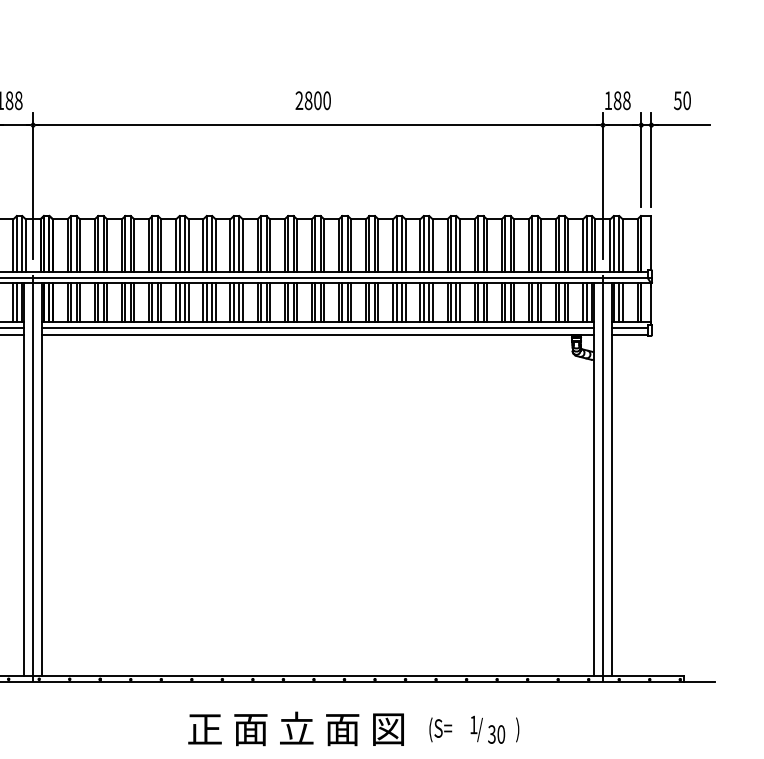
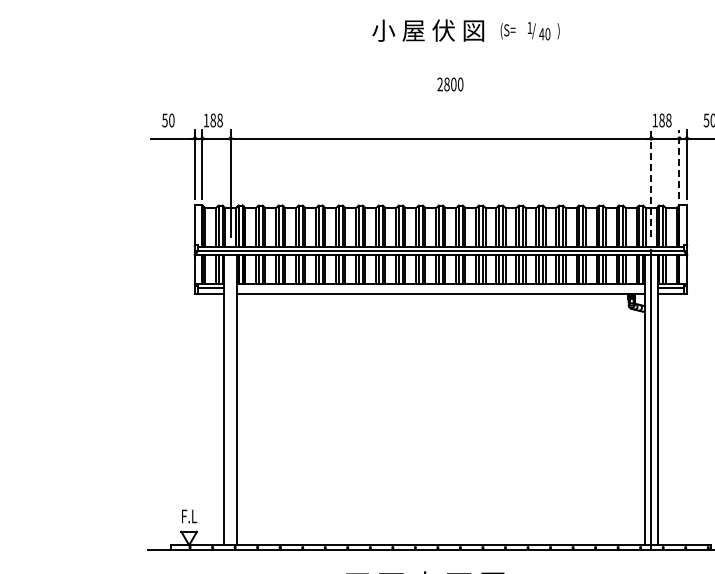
text: (313, 100) -> (450, 84), moved
line: (641, 160) -> (679, 164), solid -> dashed
line: (603, 186) -> (651, 183), solid -> dashed
line: (317, 328) -> (440, 288), removed
line: (32, 474) -> (230, 396), removed

